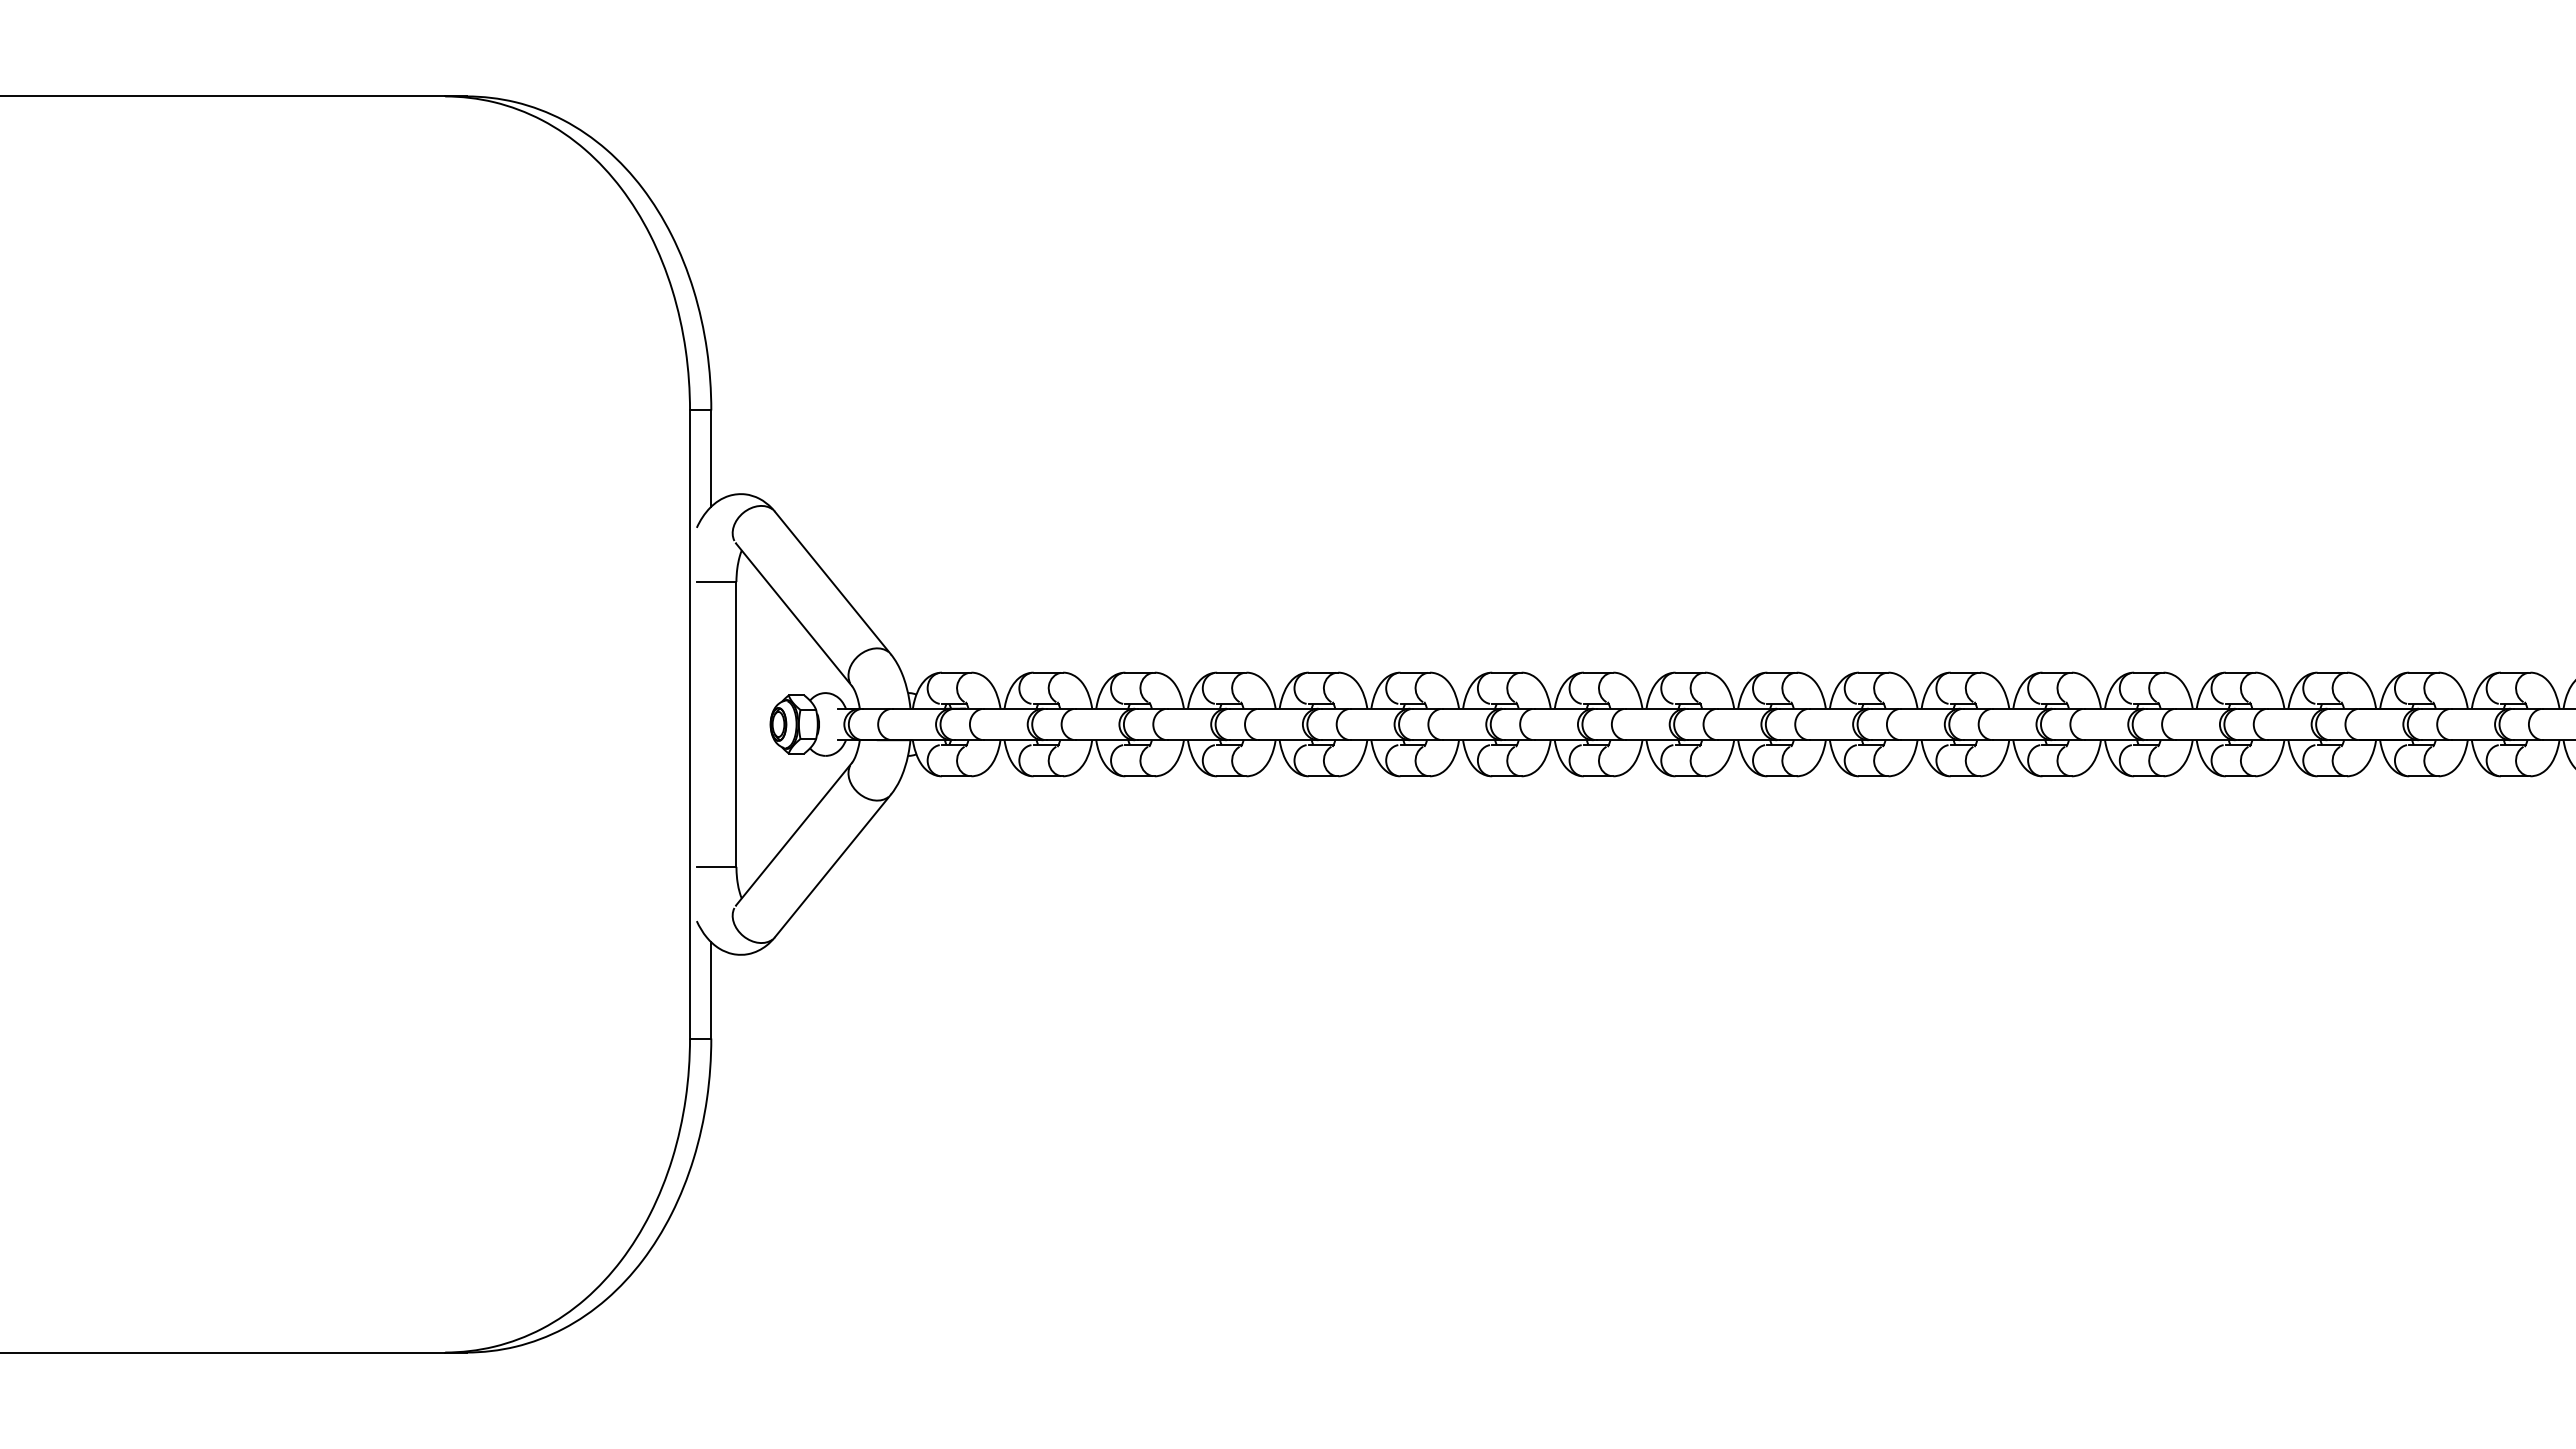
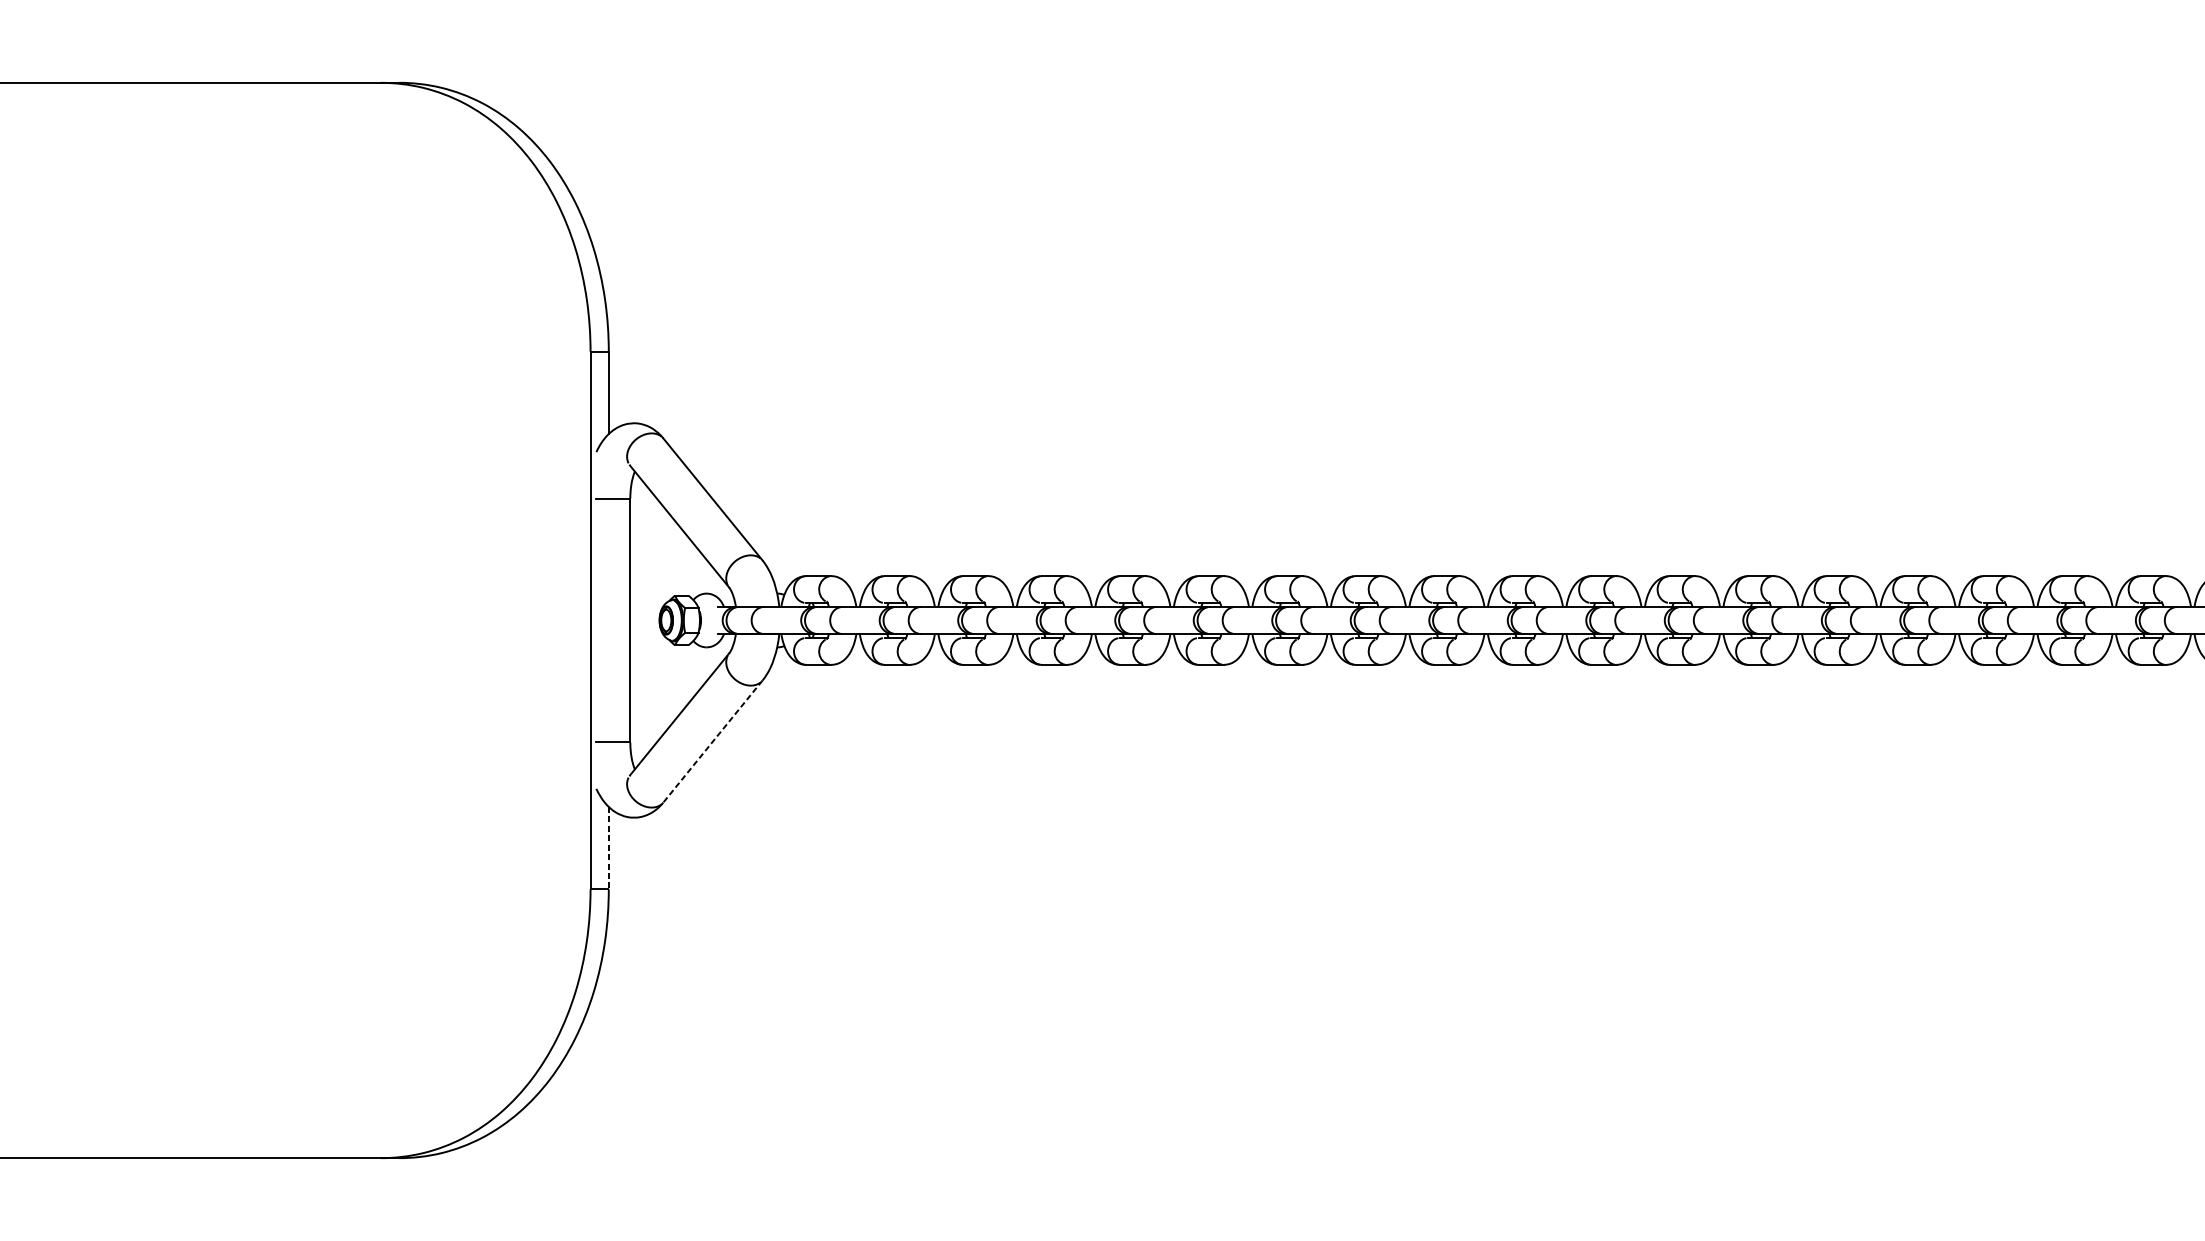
line: (832, 865) -> (712, 741), solid -> dashed
line: (711, 990) -> (608, 848), solid -> dashed

